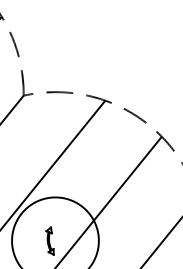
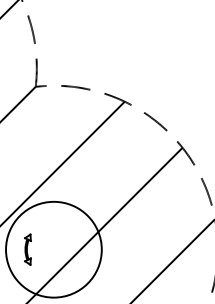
part: (49, 241) -> (27, 249), moved

